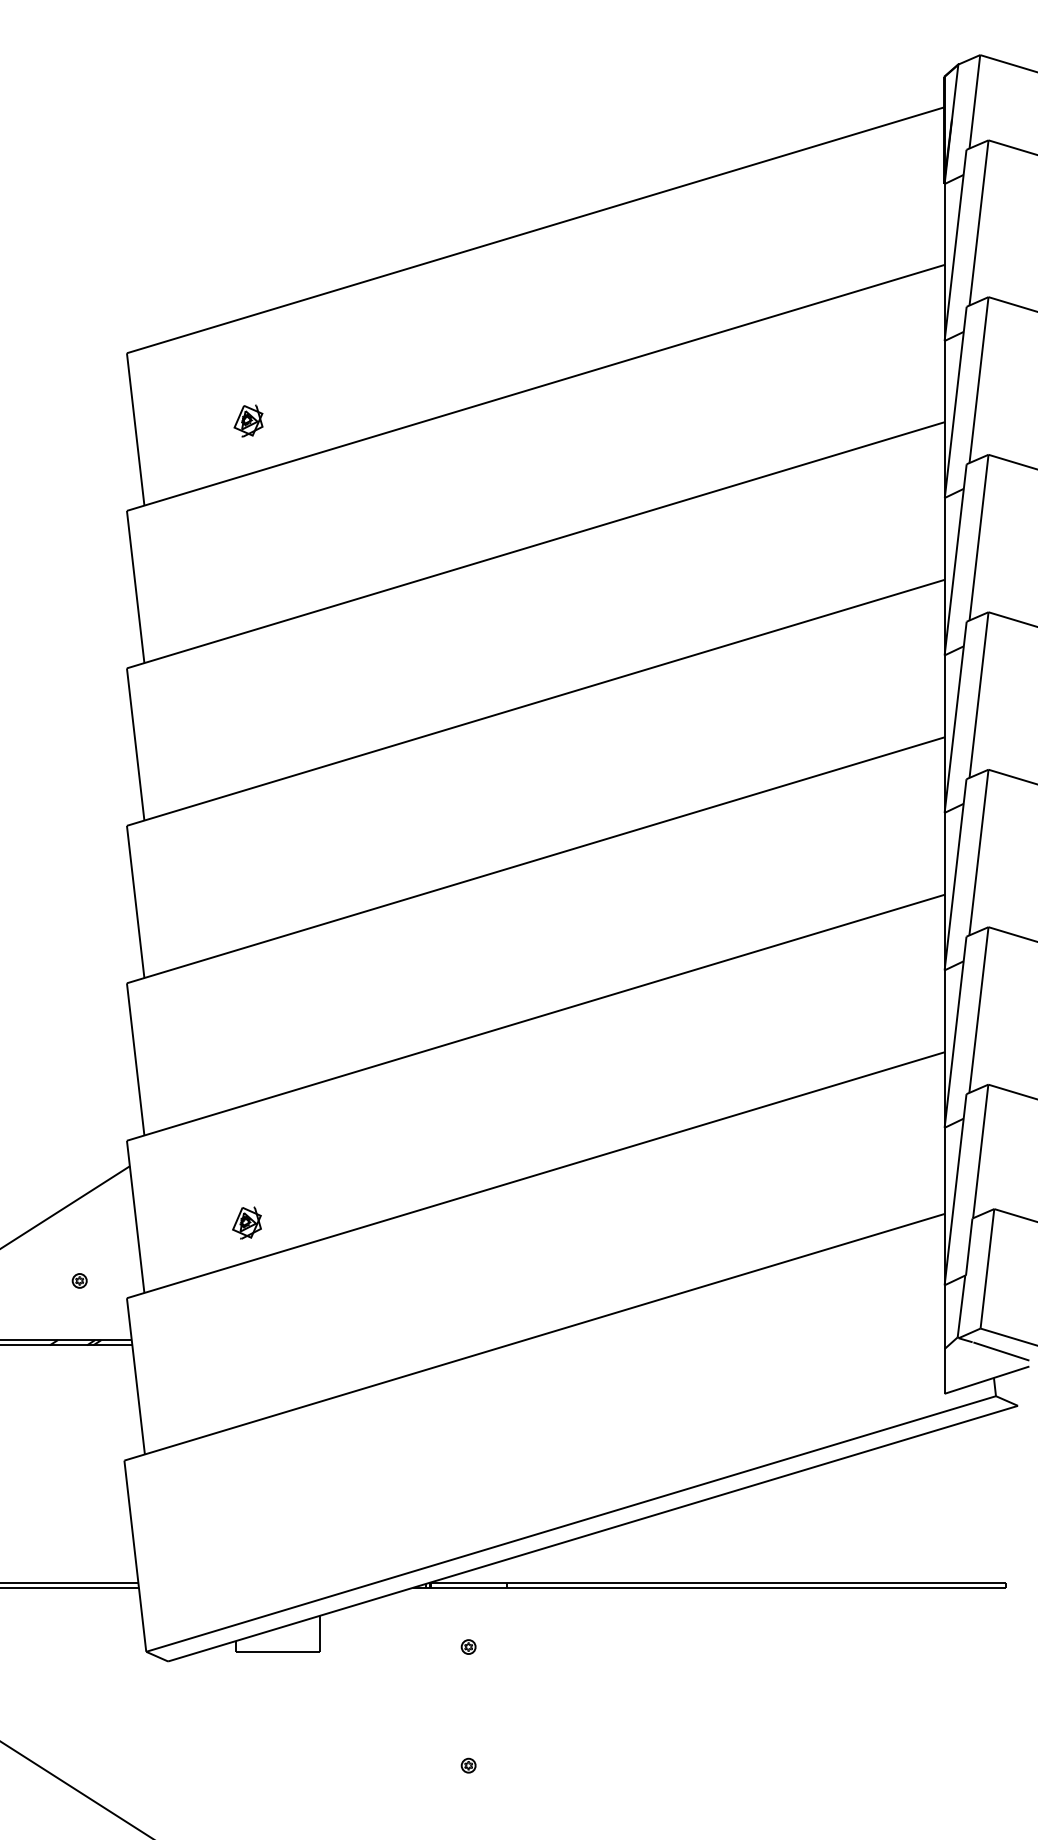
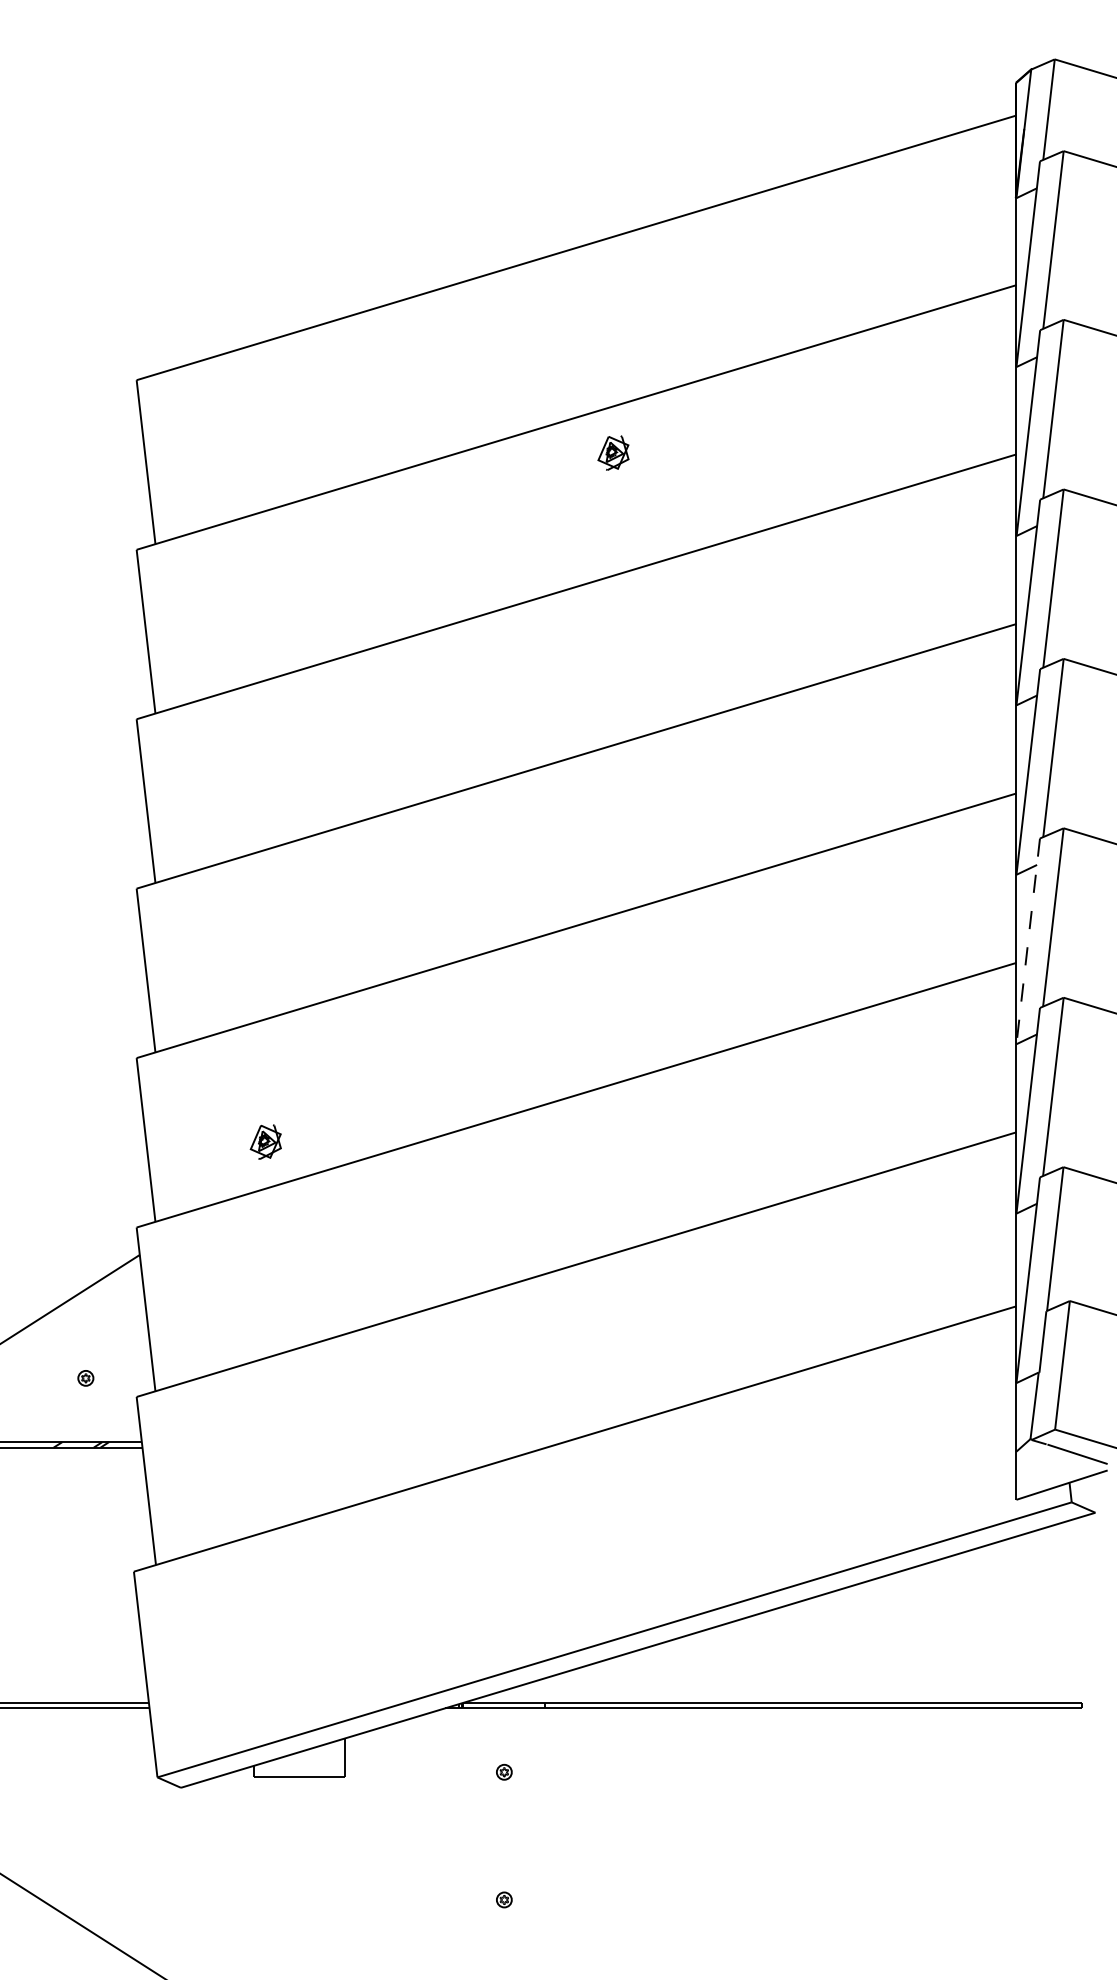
part: (248, 420) -> (613, 452), moved
line: (955, 874) -> (1028, 941), solid -> dashed
part: (246, 1222) -> (265, 1141), moved

